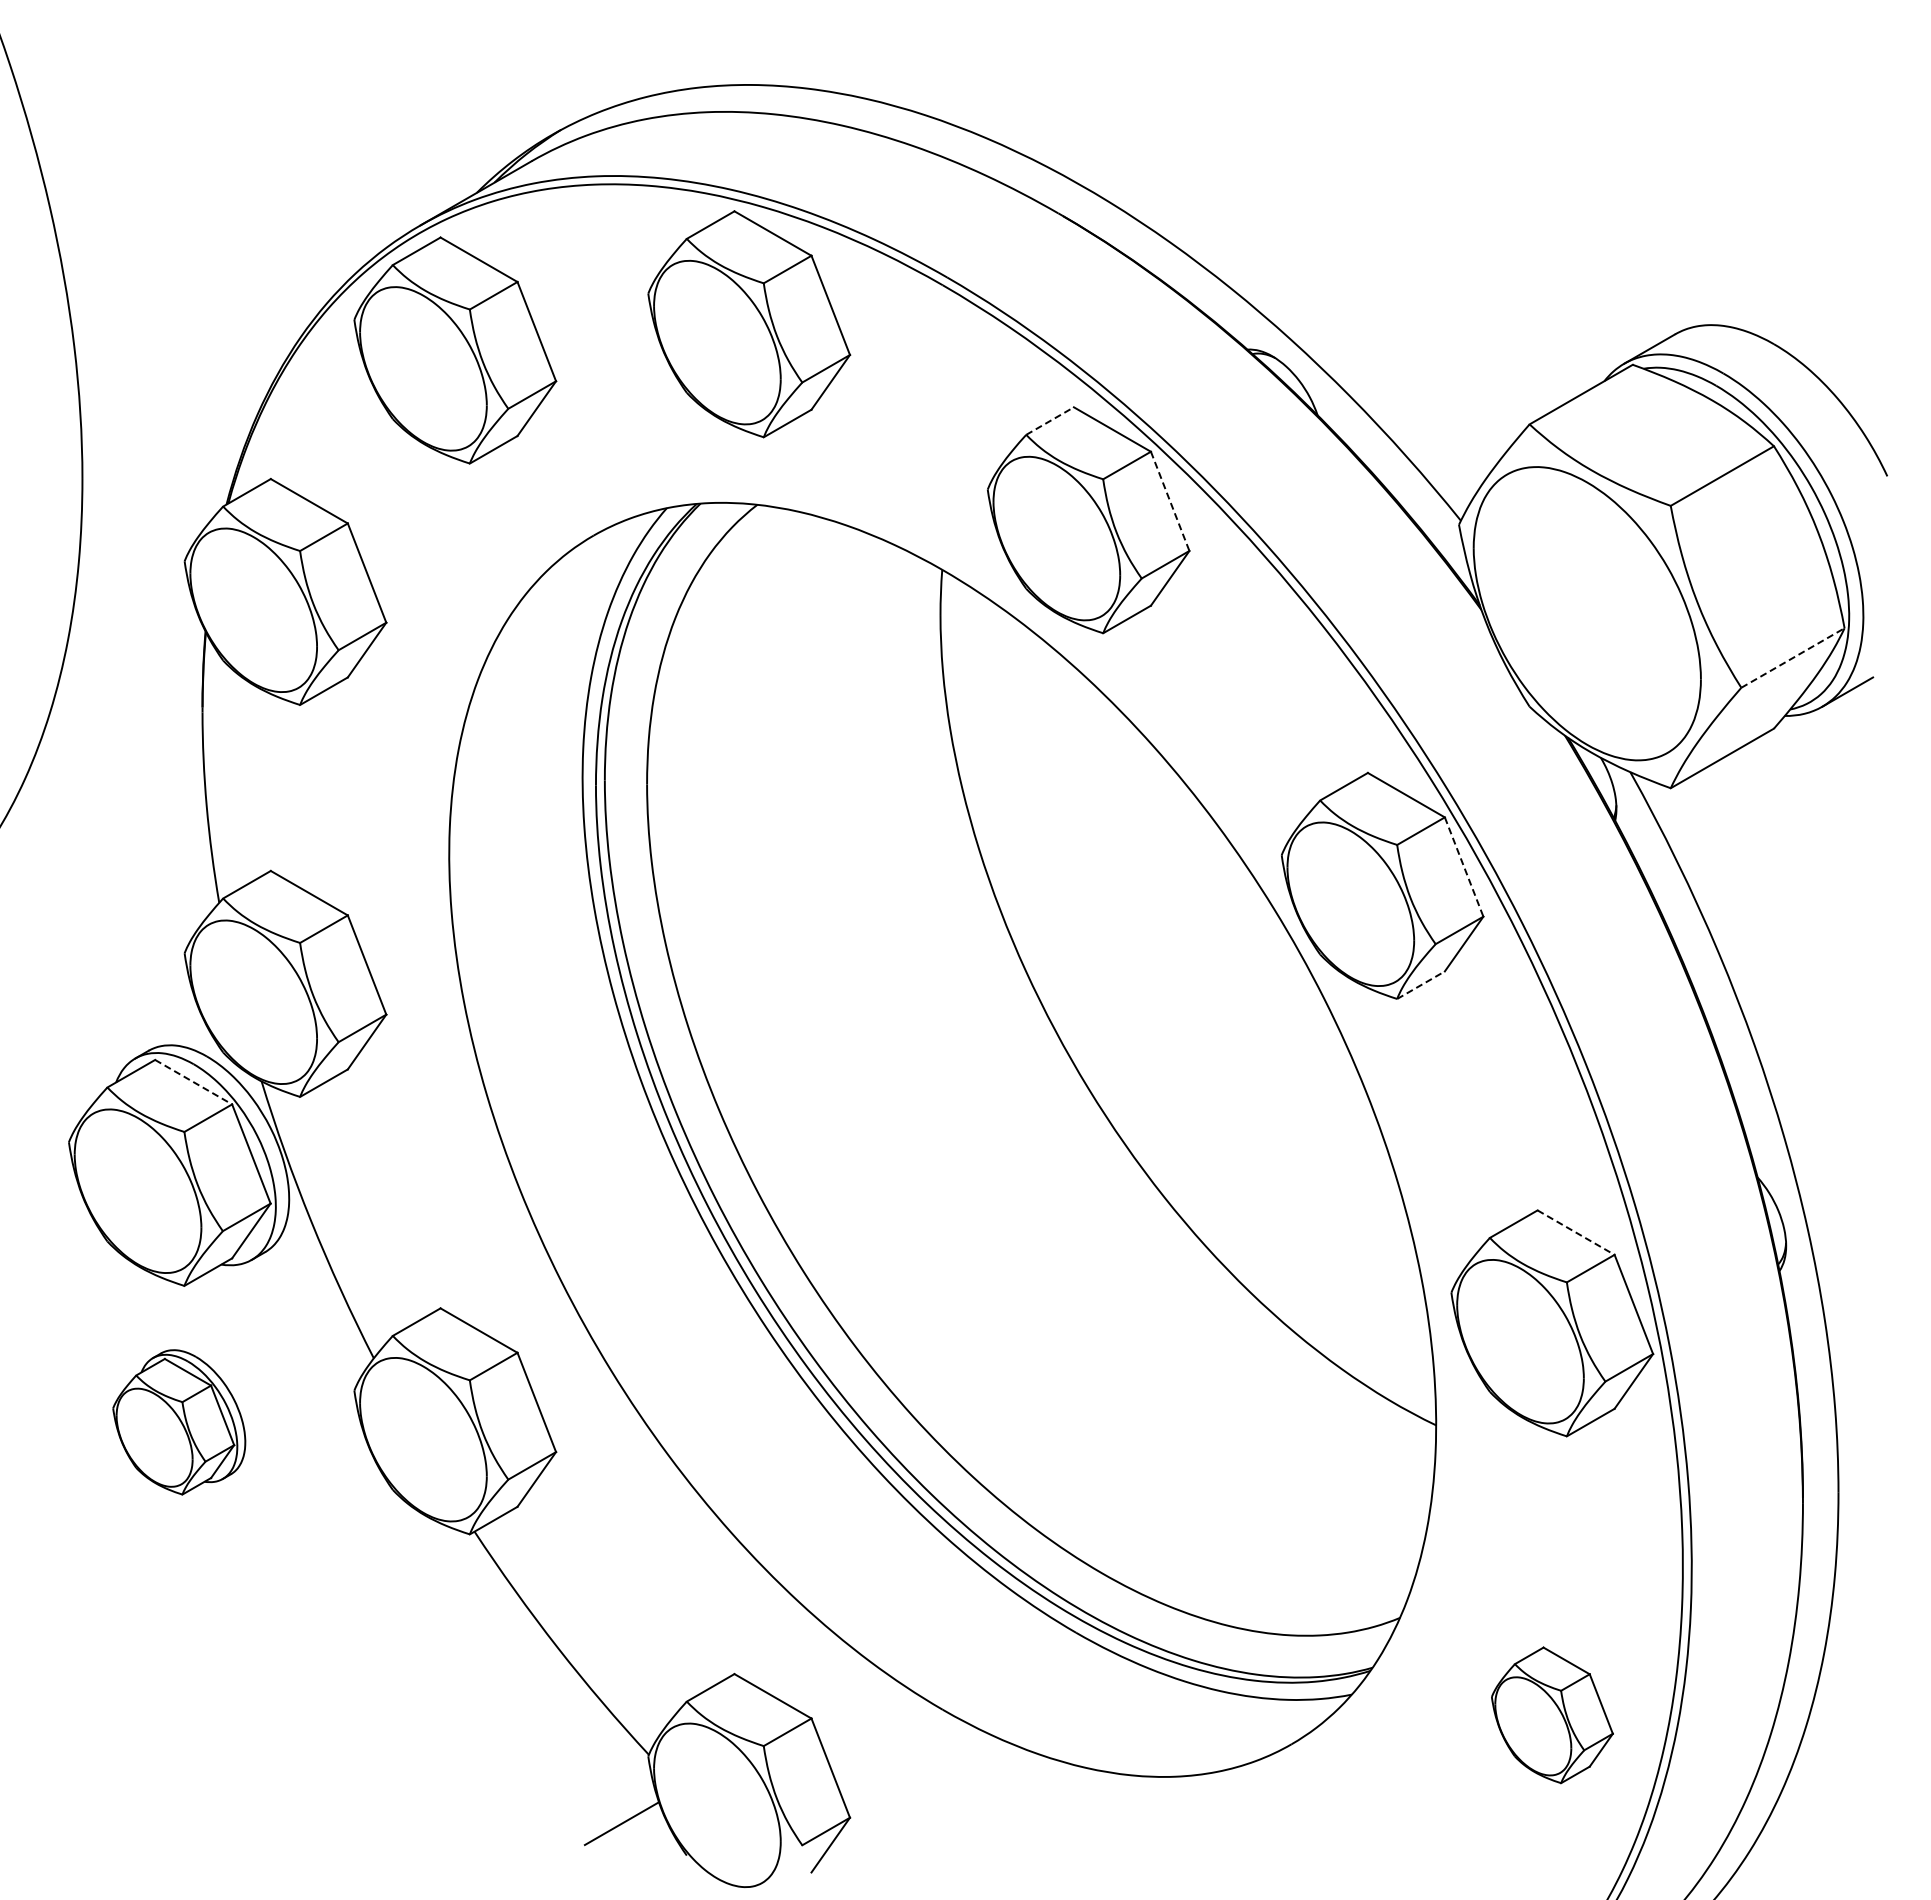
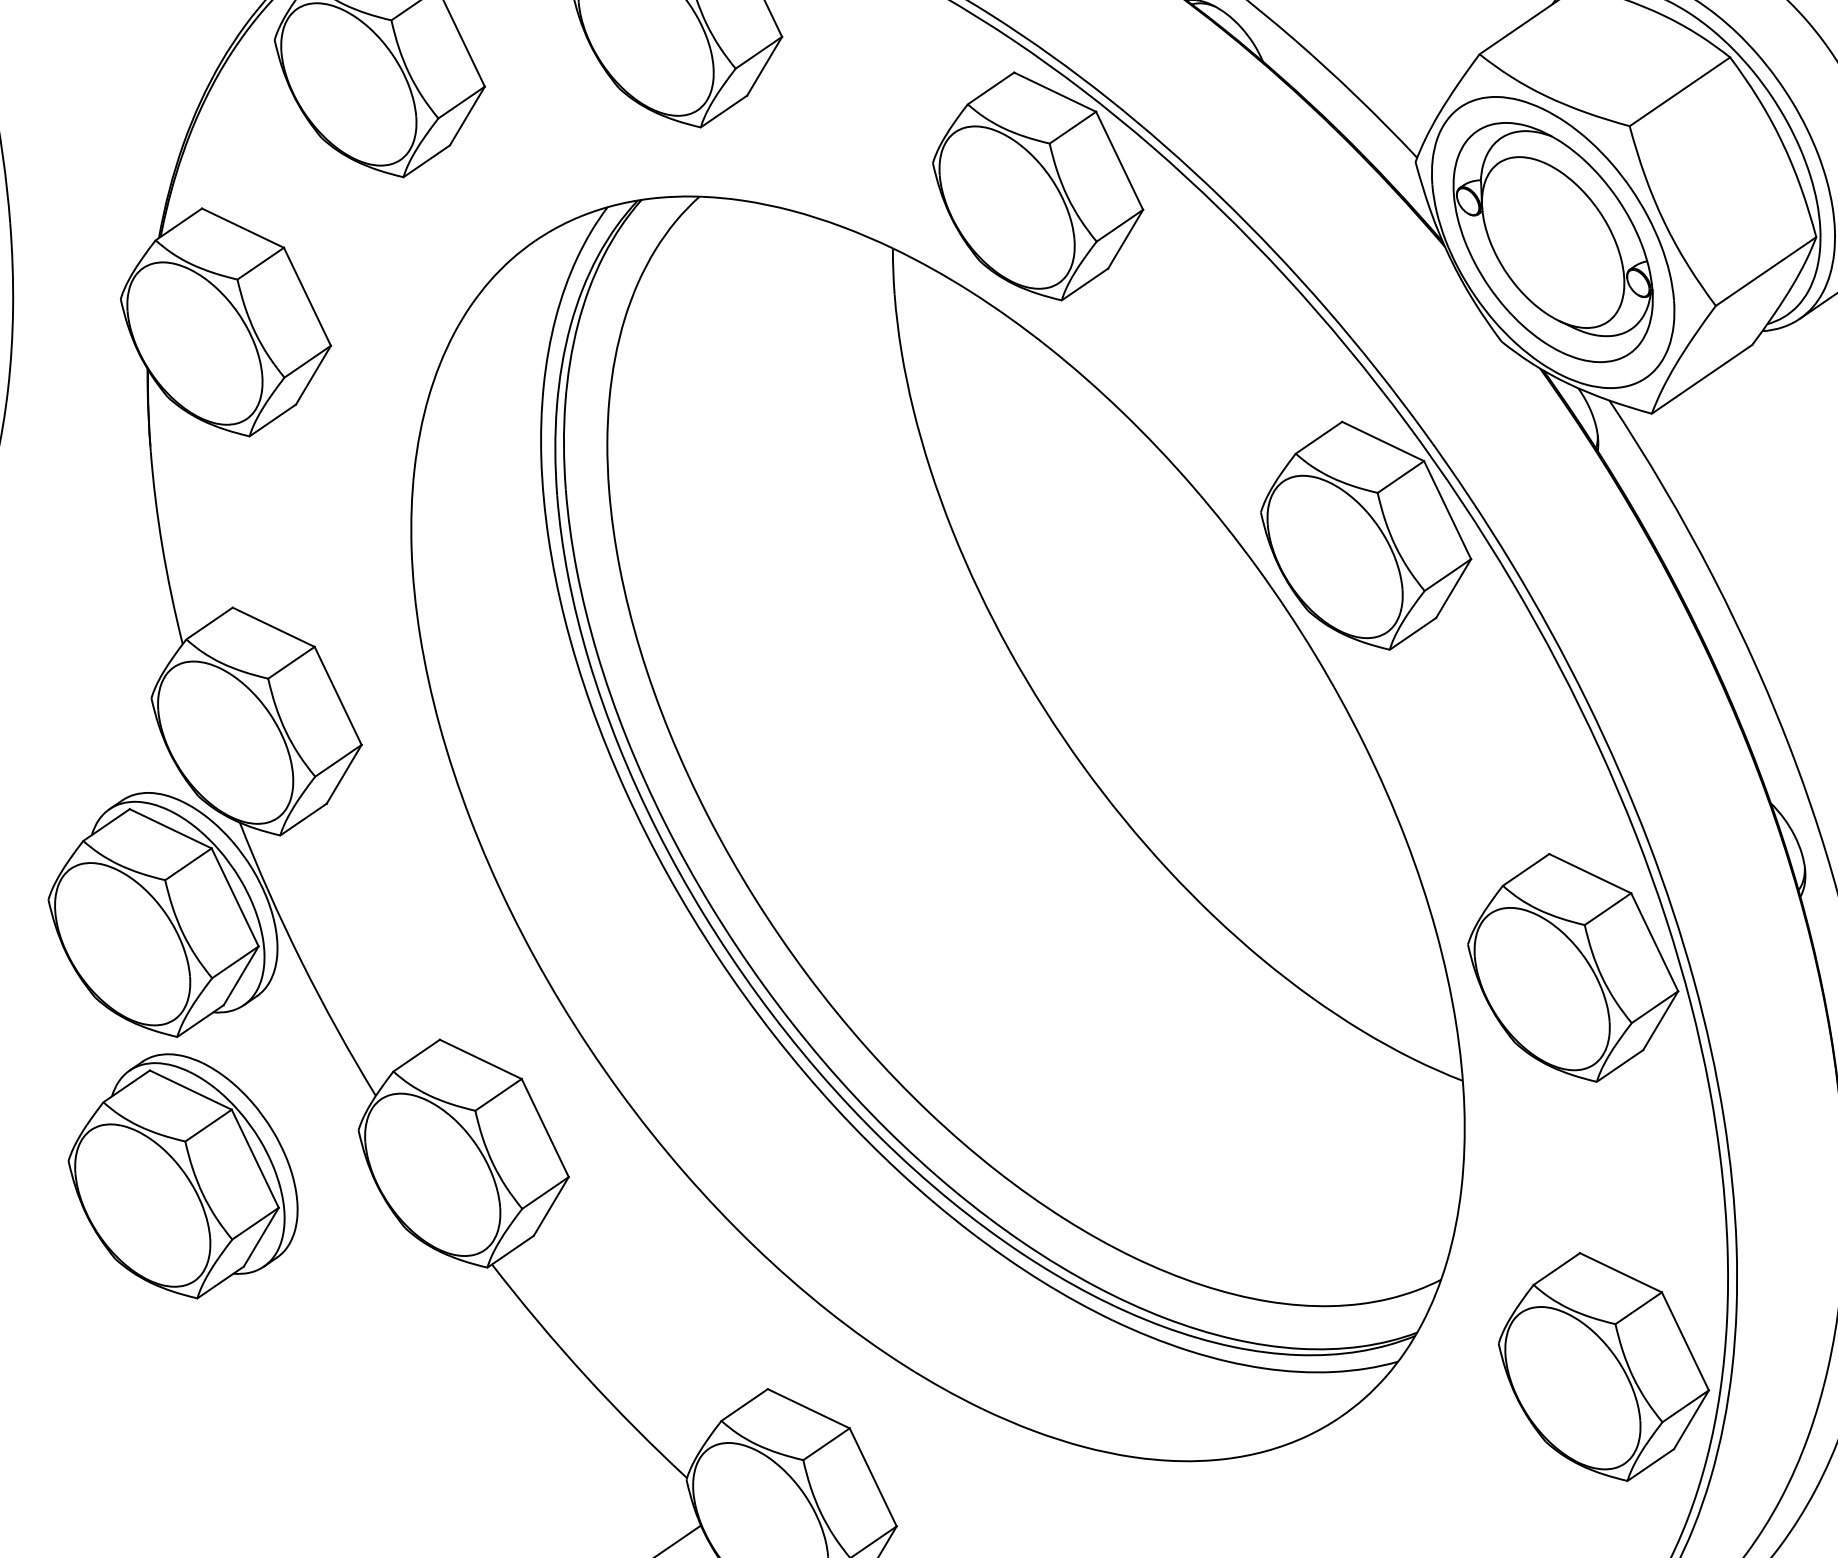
line: (1050, 421) -> (991, 88), dashed -> solid
line: (1170, 501) -> (1119, 160), dashed -> solid
part: (1587, 613) -> (1553, 242), added
line: (1792, 658) -> (1765, 272), dashed -> solid
line: (1464, 867) -> (1448, 510), dashed -> solid
line: (1421, 985) -> (1413, 634), dashed -> solid
line: (194, 1082) -> (171, 829), dashed -> solid
line: (1576, 1232) -> (1590, 873), dashed -> solid
part: (179, 1422) -> (182, 1176), size x1.67
part: (1552, 1715) -> (1604, 1367), size x1.67

